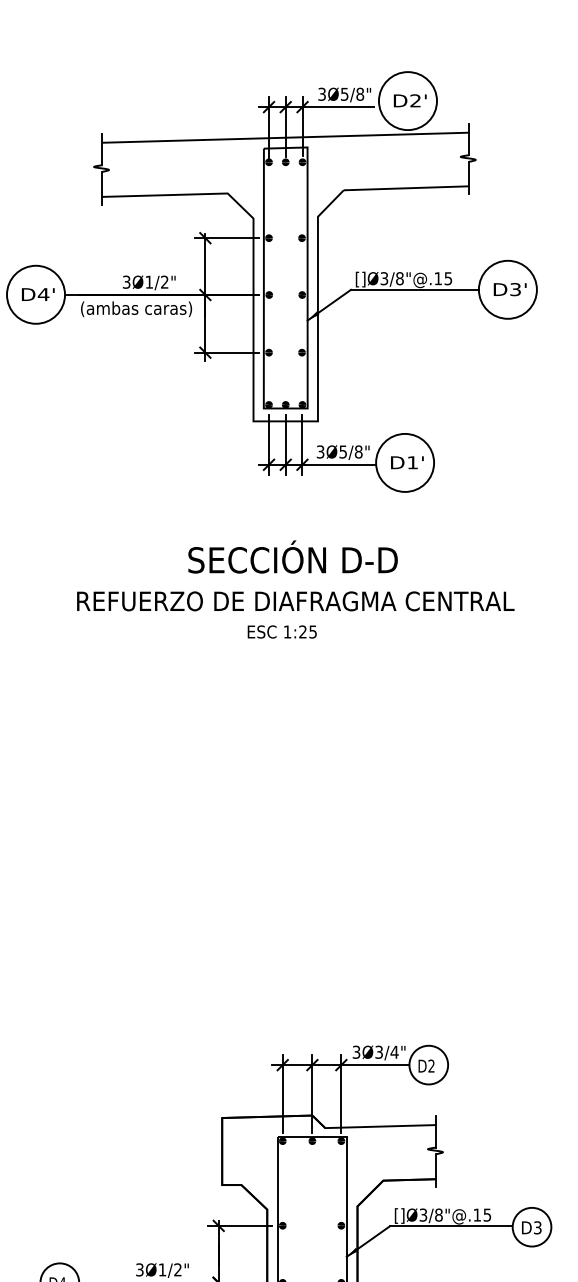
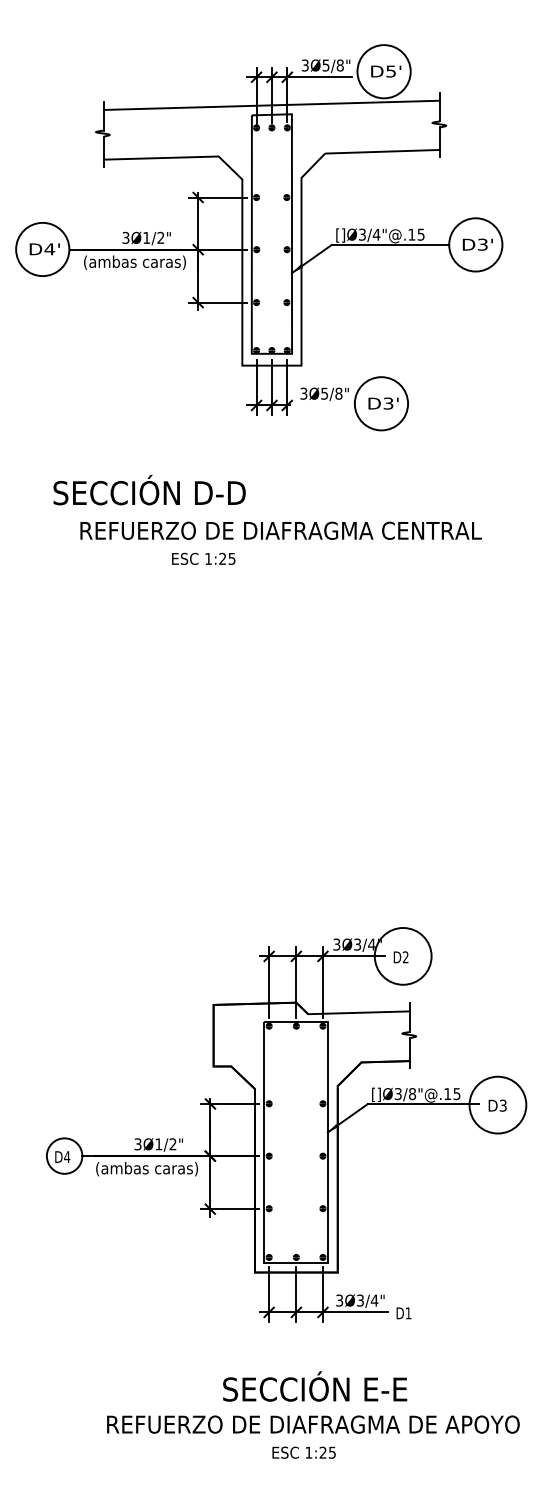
text: (414, 100) -> (390, 71), D2' -> D5'
text: (399, 278) -> (376, 234), []Ø3/8"@.15 -> []Ø3/4"@.15
text: (412, 462) -> (388, 403), D1' -> D3'
line: (339, 464) -> (321, 405), removed
text: (292, 556) -> (149, 489), moved
text: (282, 631) -> (203, 558), moved
circle: (428, 1065) -> (402, 956), size x1.6
circle: (531, 1226) -> (497, 1104), size x1.6

